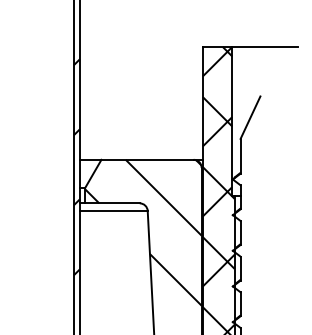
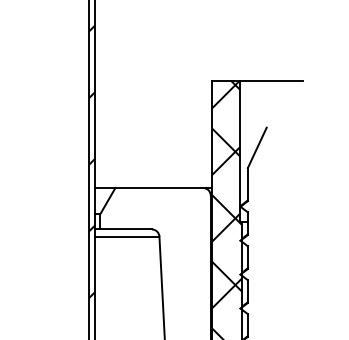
hatch: (143, 232) -> (155, 257), removed

